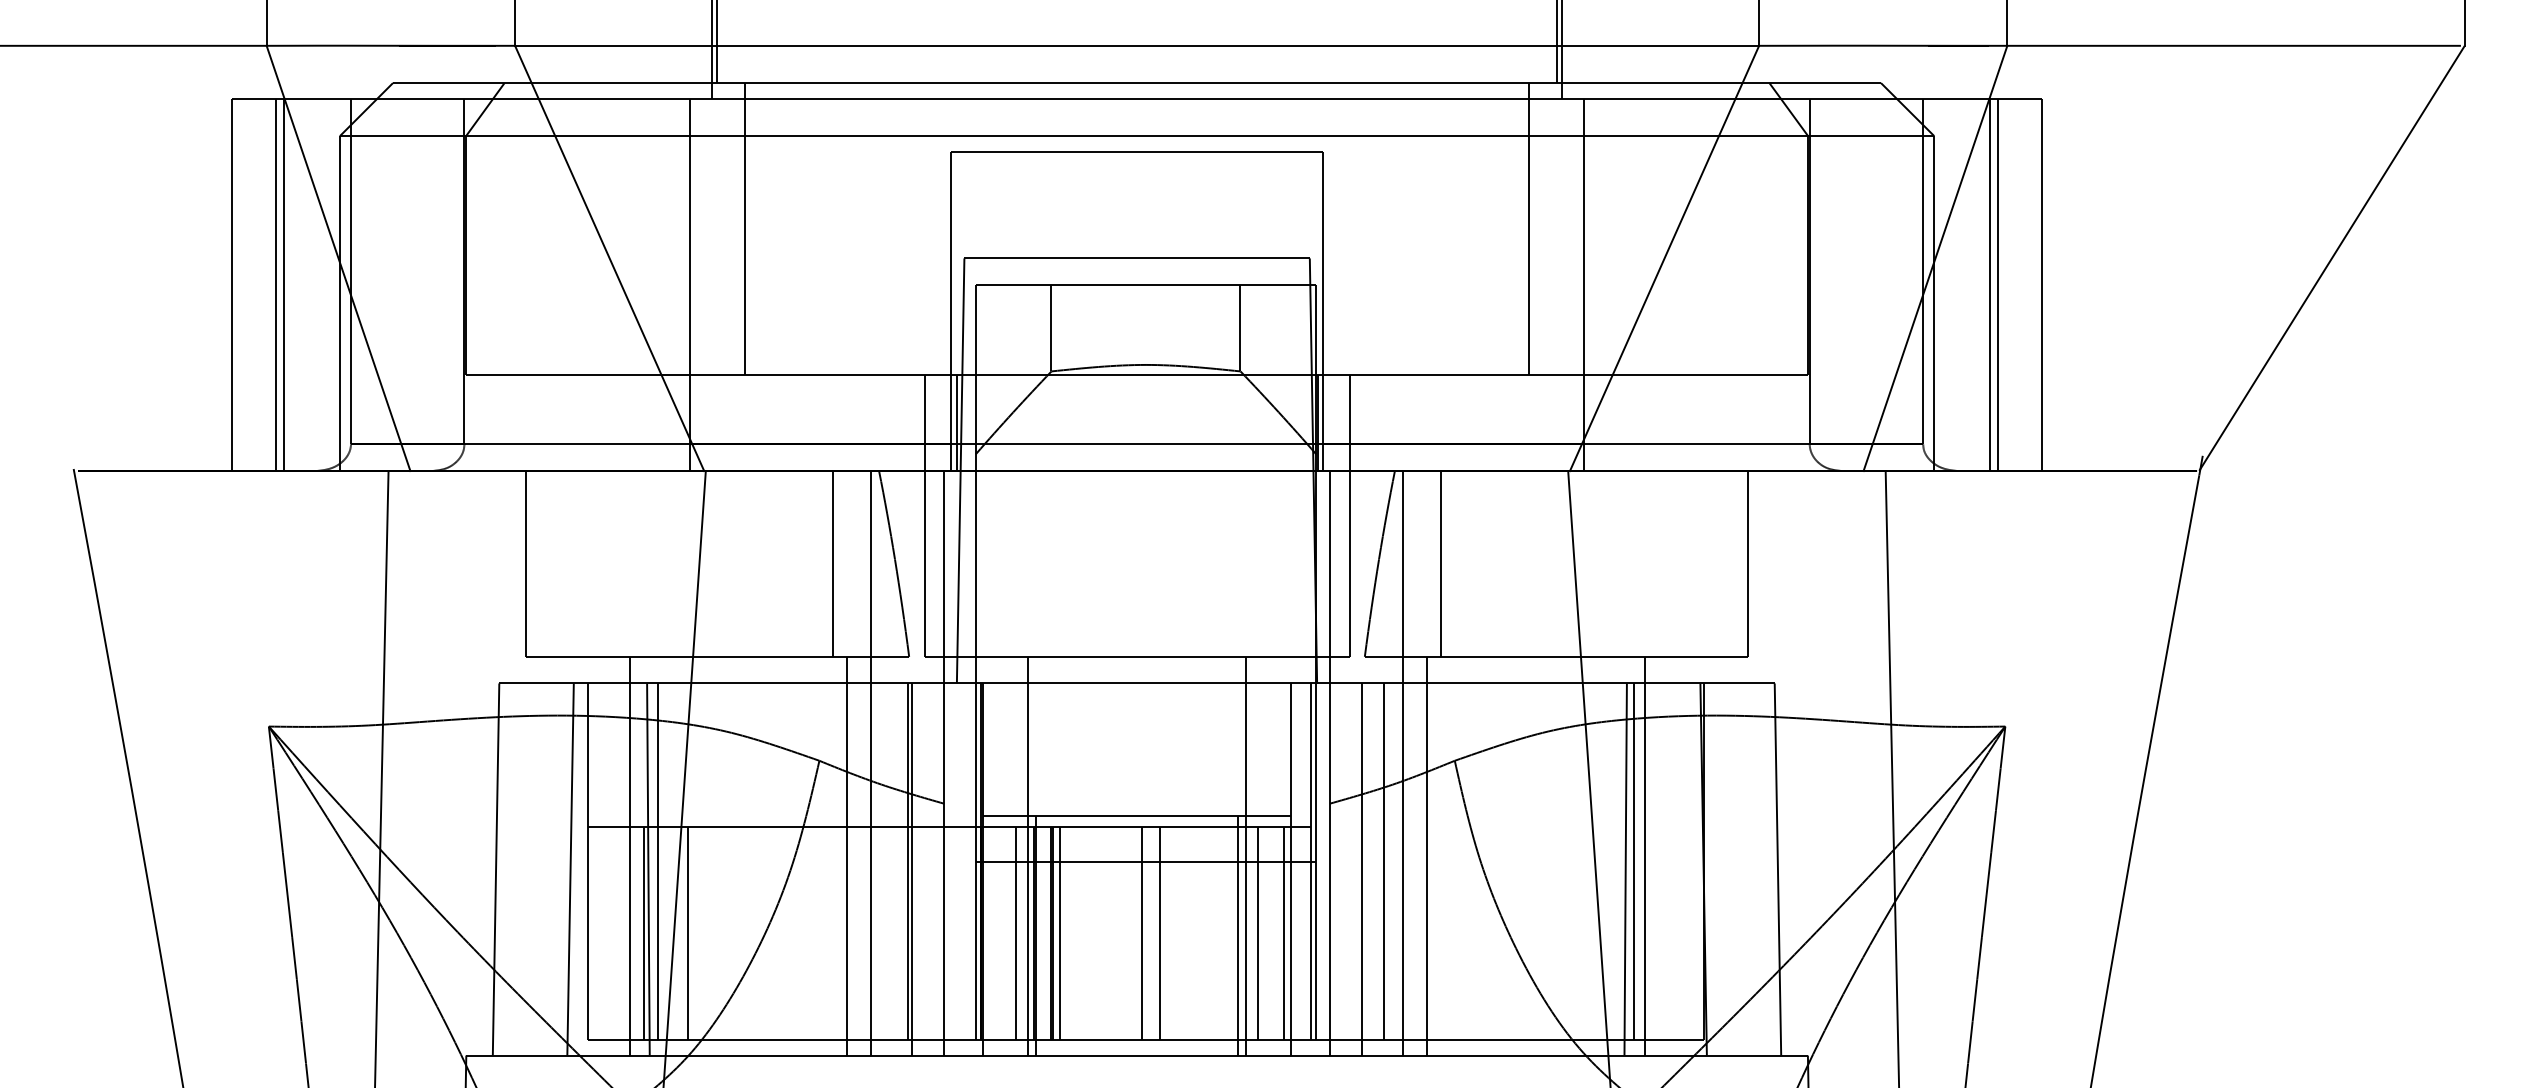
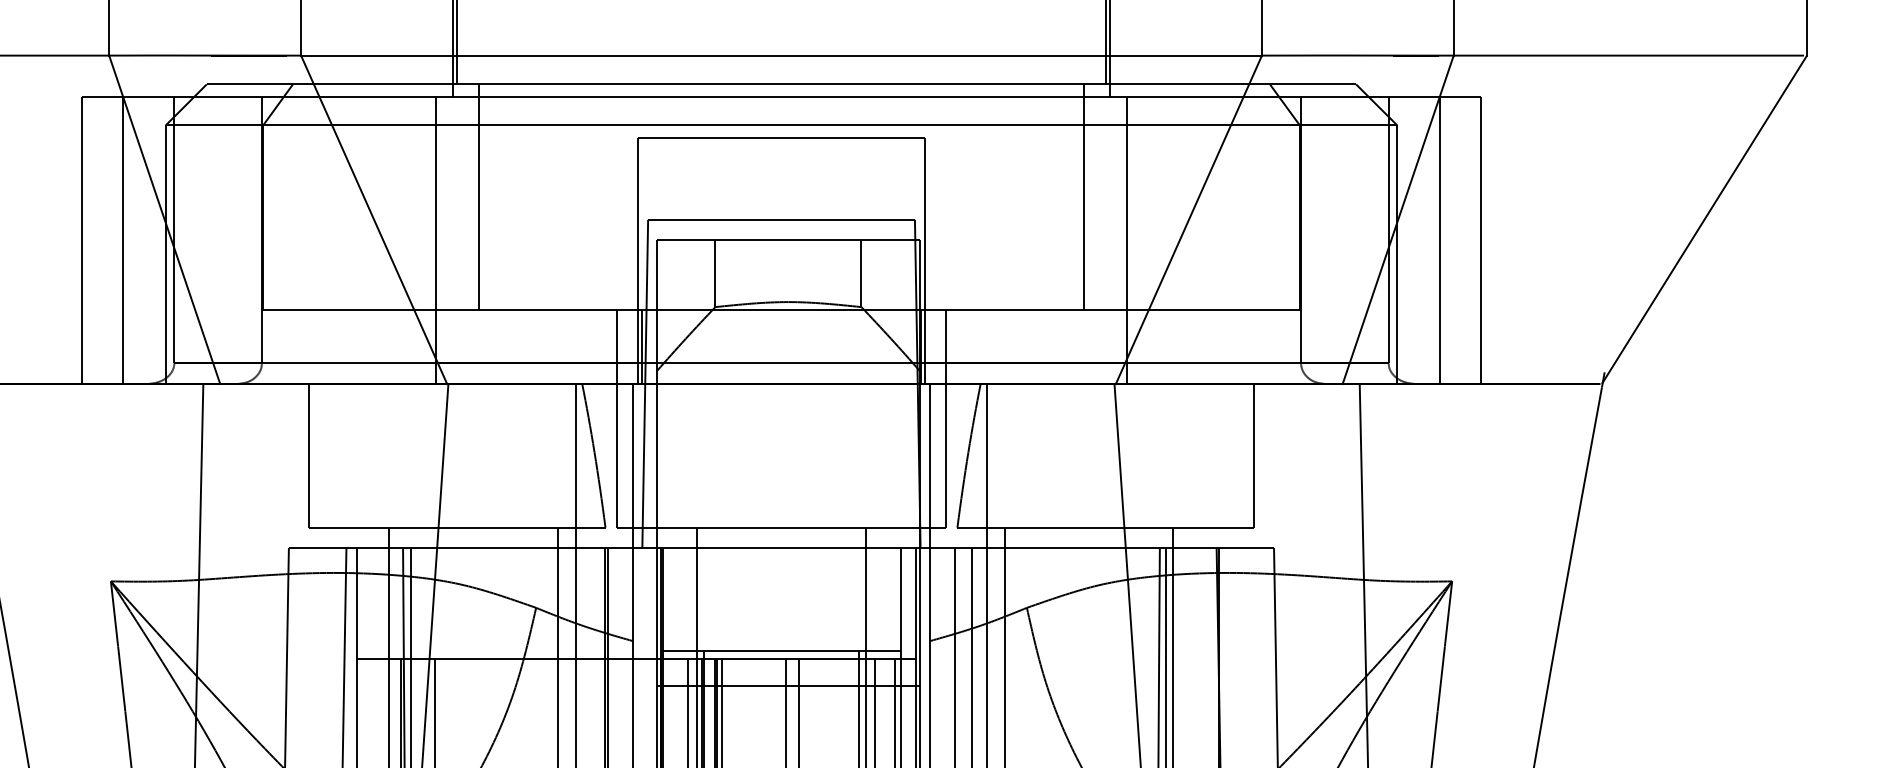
line: (276, 284) -> (116, 239), removed
line: (1998, 284) -> (1446, 239), removed
line: (833, 563) -> (547, 455), removed
line: (1440, 563) -> (1015, 455), removed

